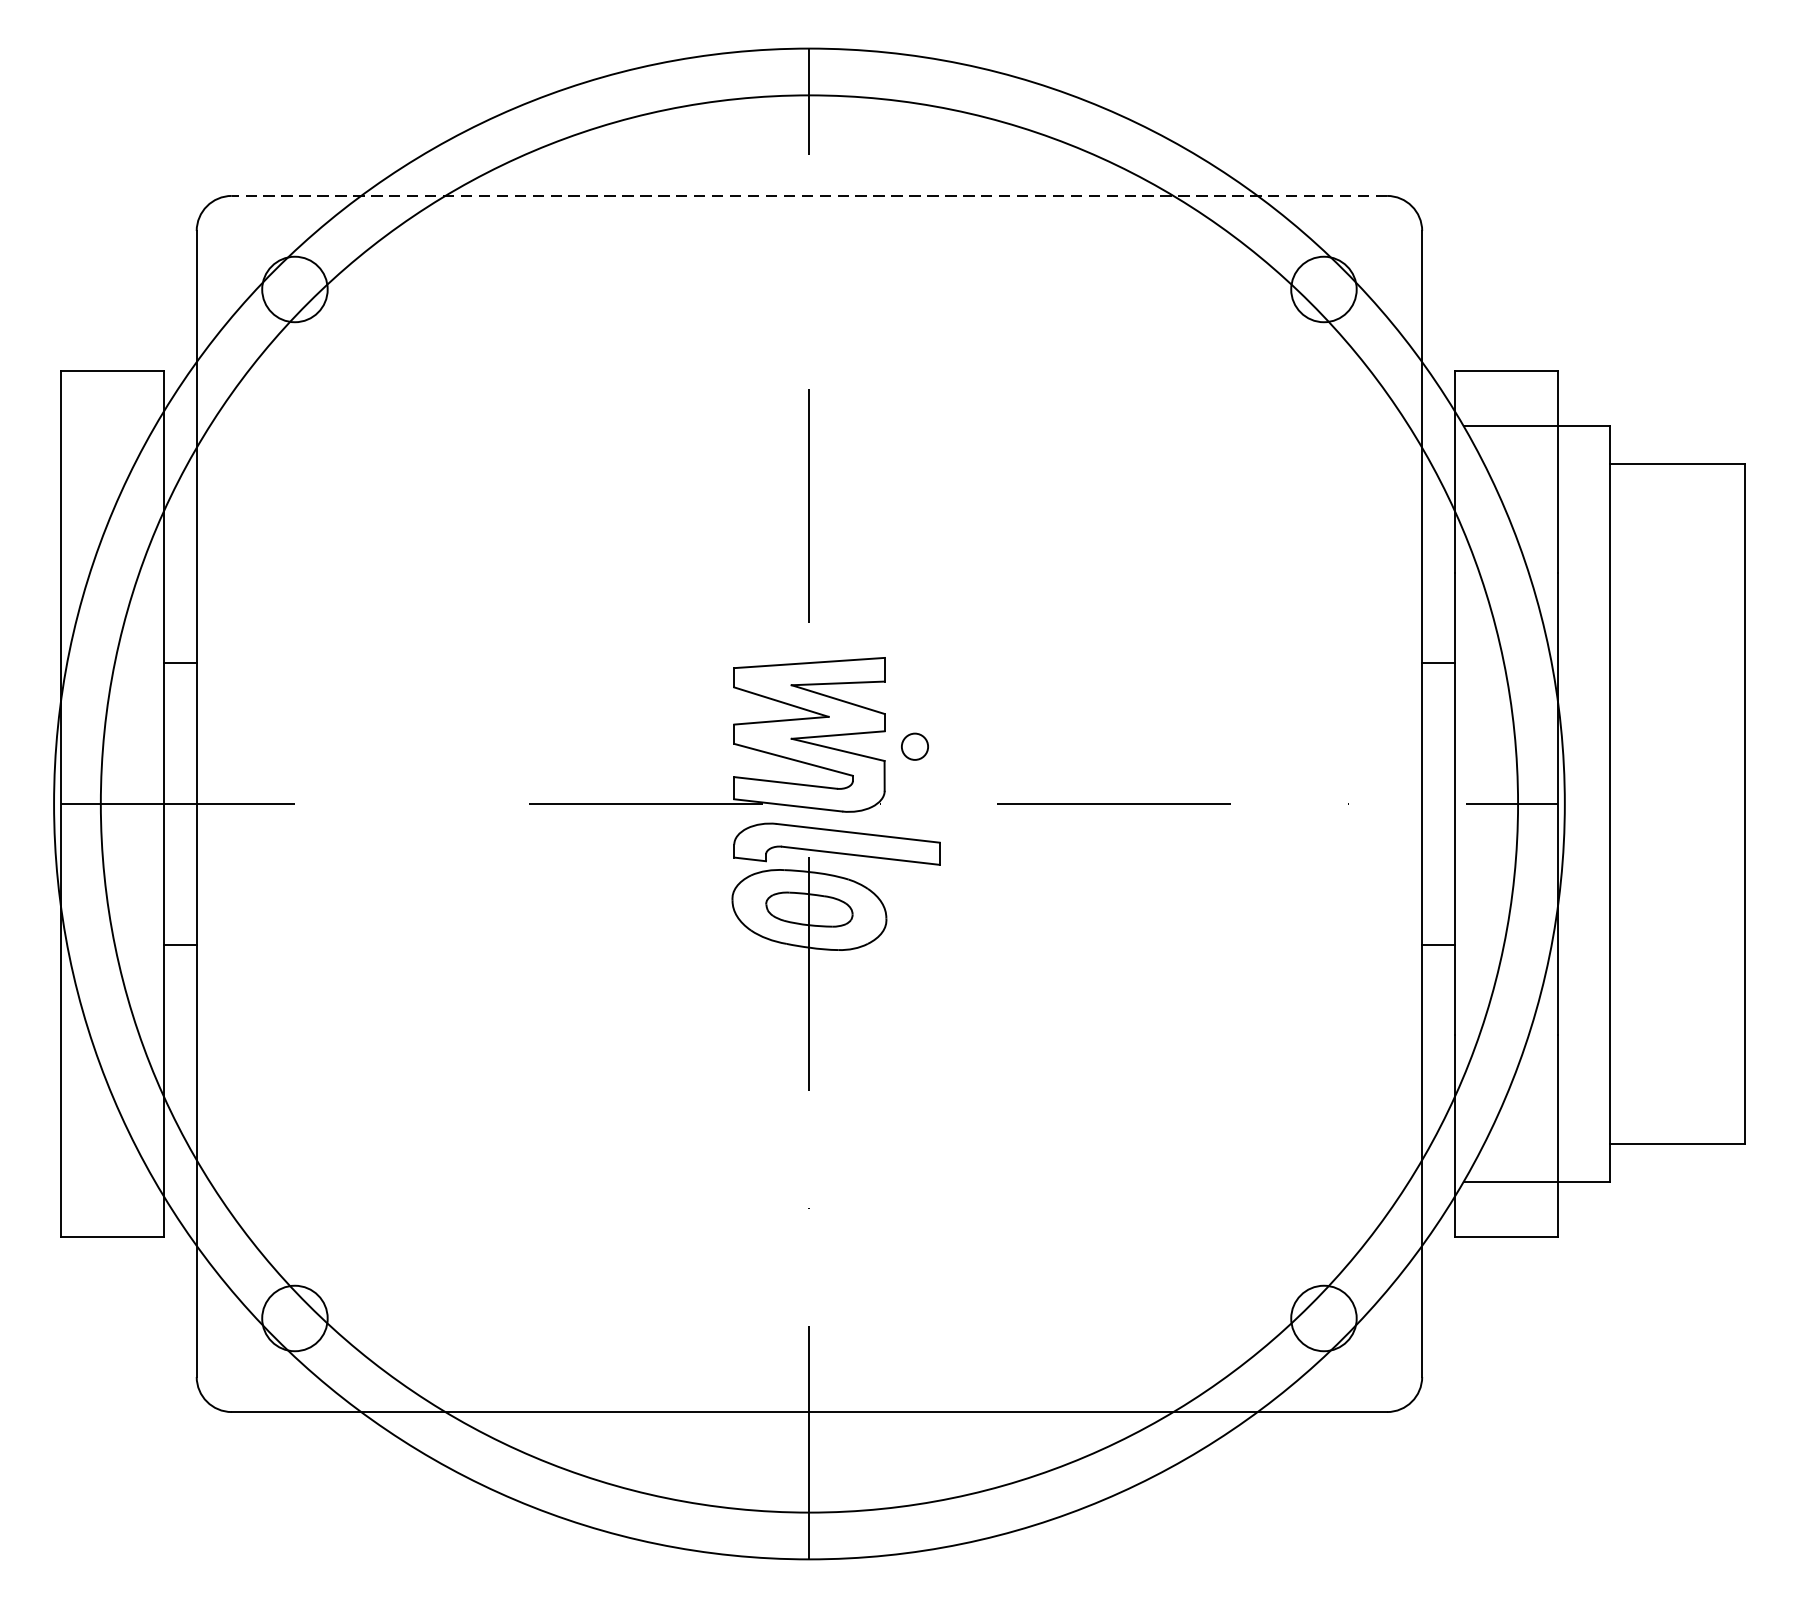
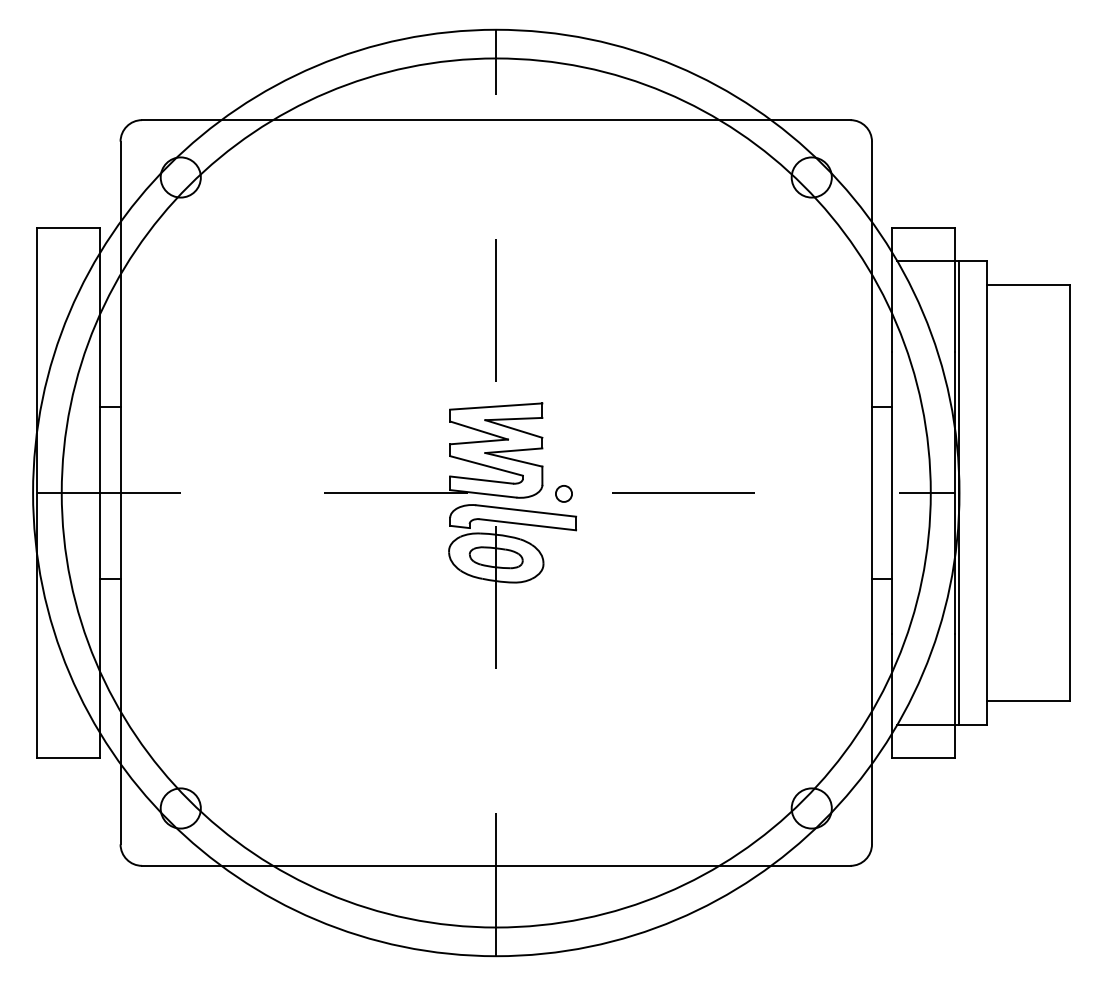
line: (808, 196) -> (495, 120), dashed -> solid
circle: (914, 746) -> (563, 493), moved
line: (1564, 803) -> (959, 492), added

